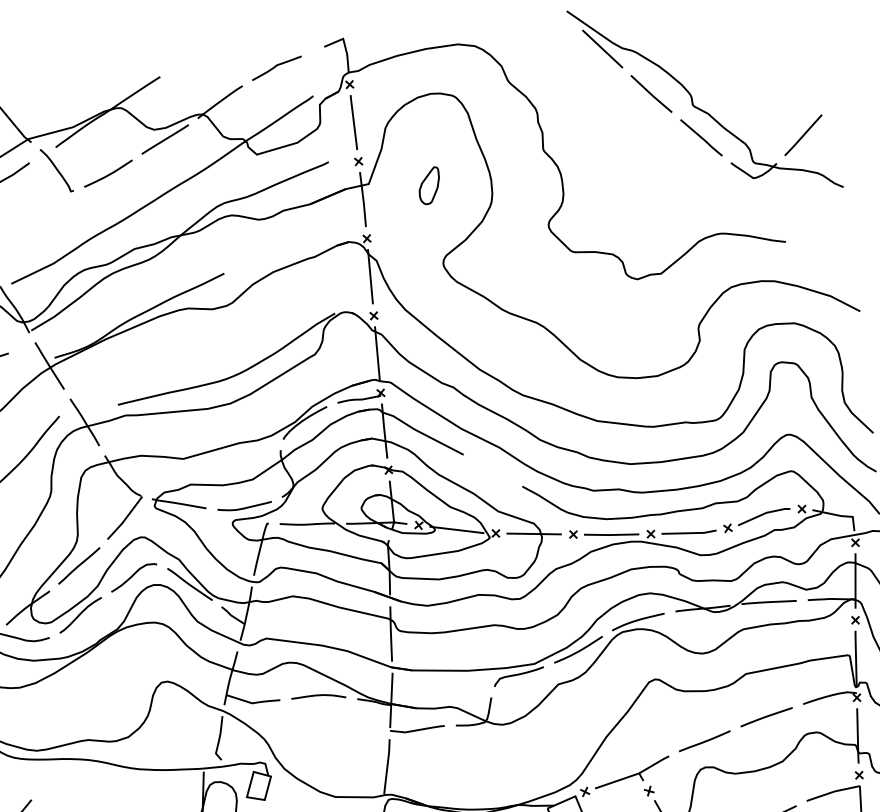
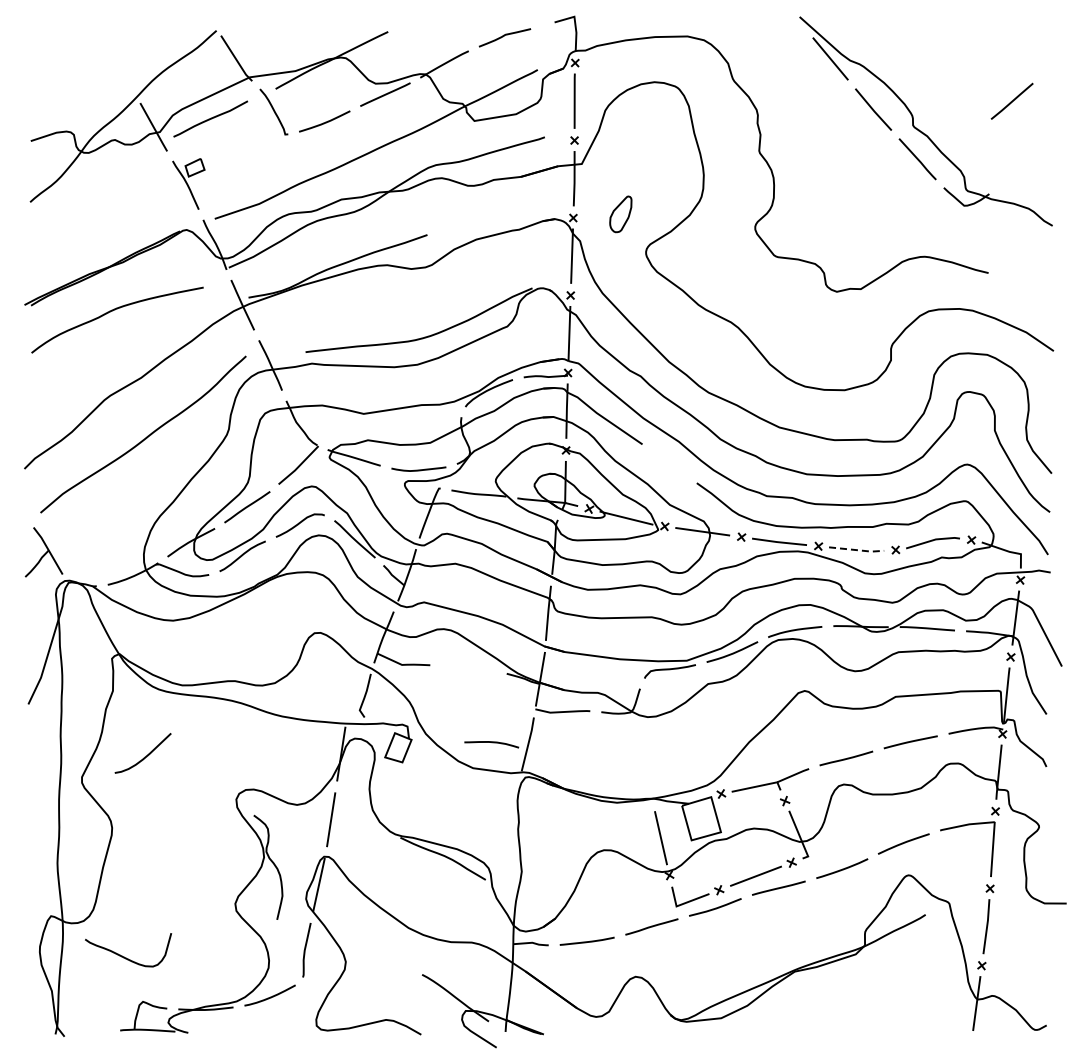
line: (802, 134) -> (1011, 100), moved
part: (429, 186) -> (620, 214), moved
line: (690, 533) -> (857, 550), solid -> dashed
curve: (319, 696) -> (492, 743), moved

